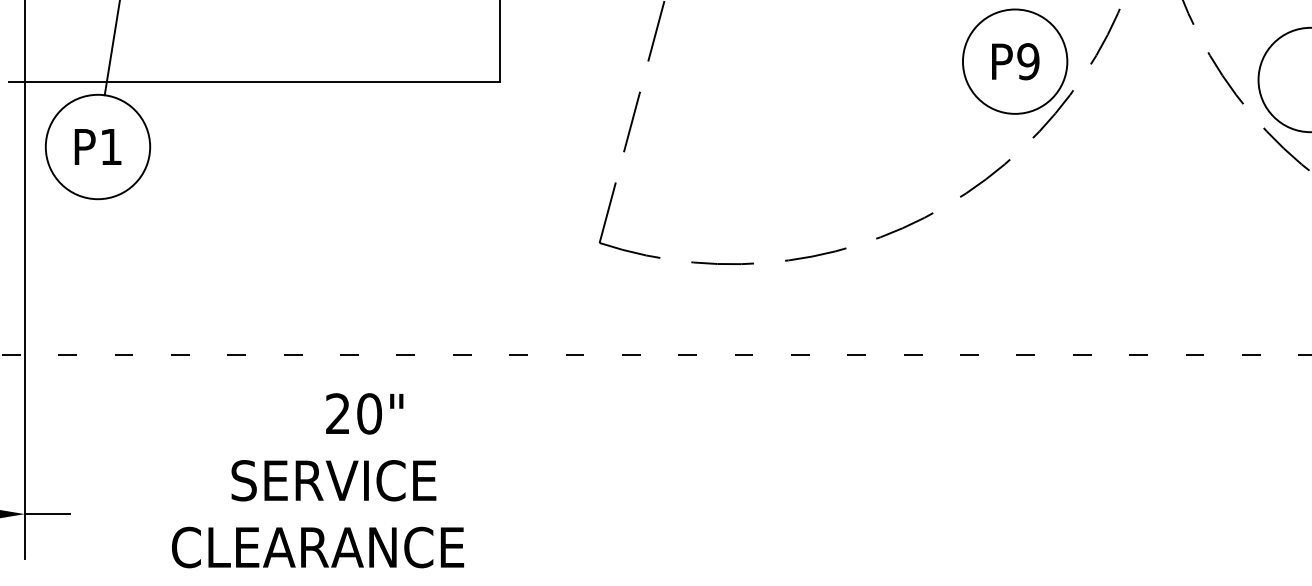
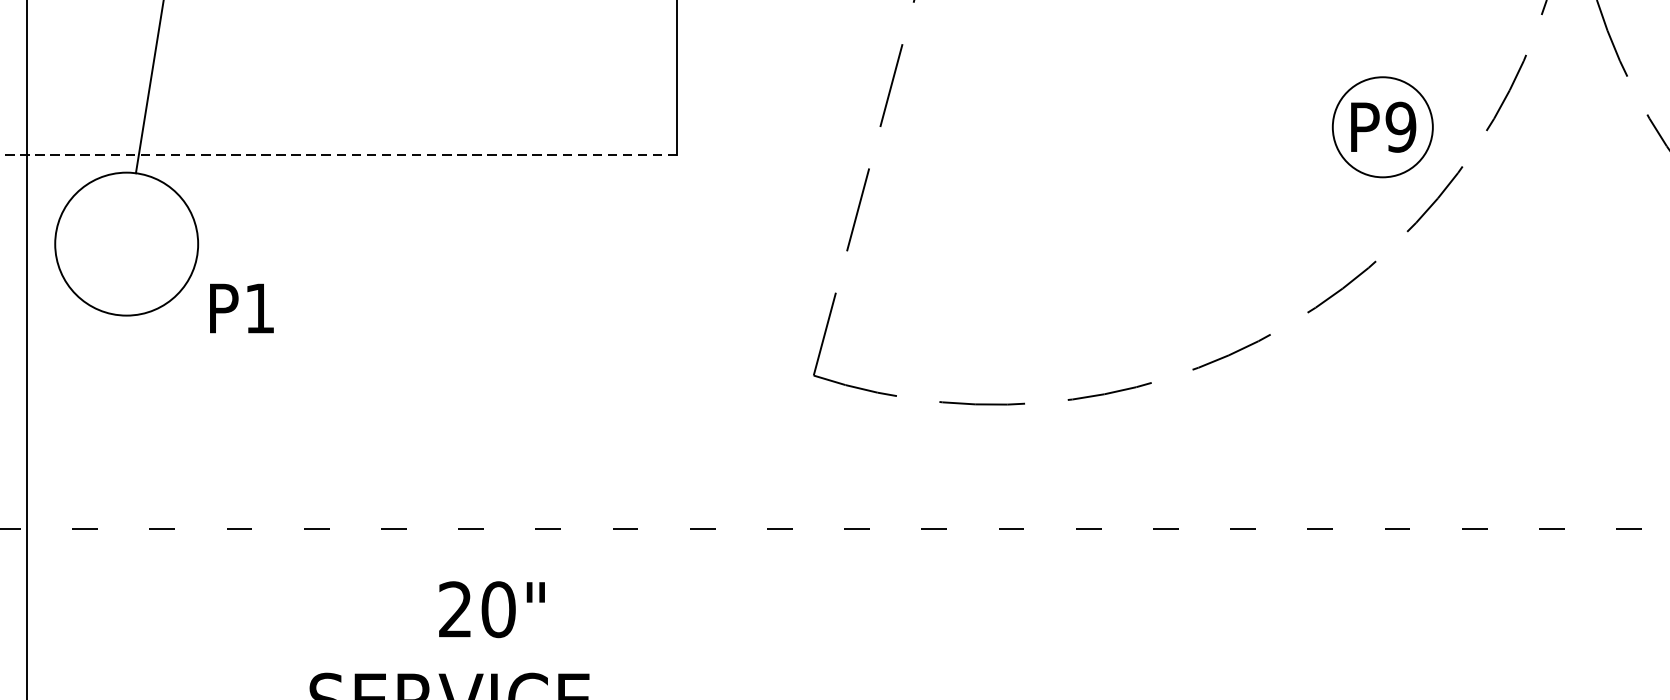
circle: (1014, 61) -> (1381, 127), size x0.7
line: (254, 81) -> (341, 154), solid -> dashed
text: (97, 146) -> (241, 307), moved

